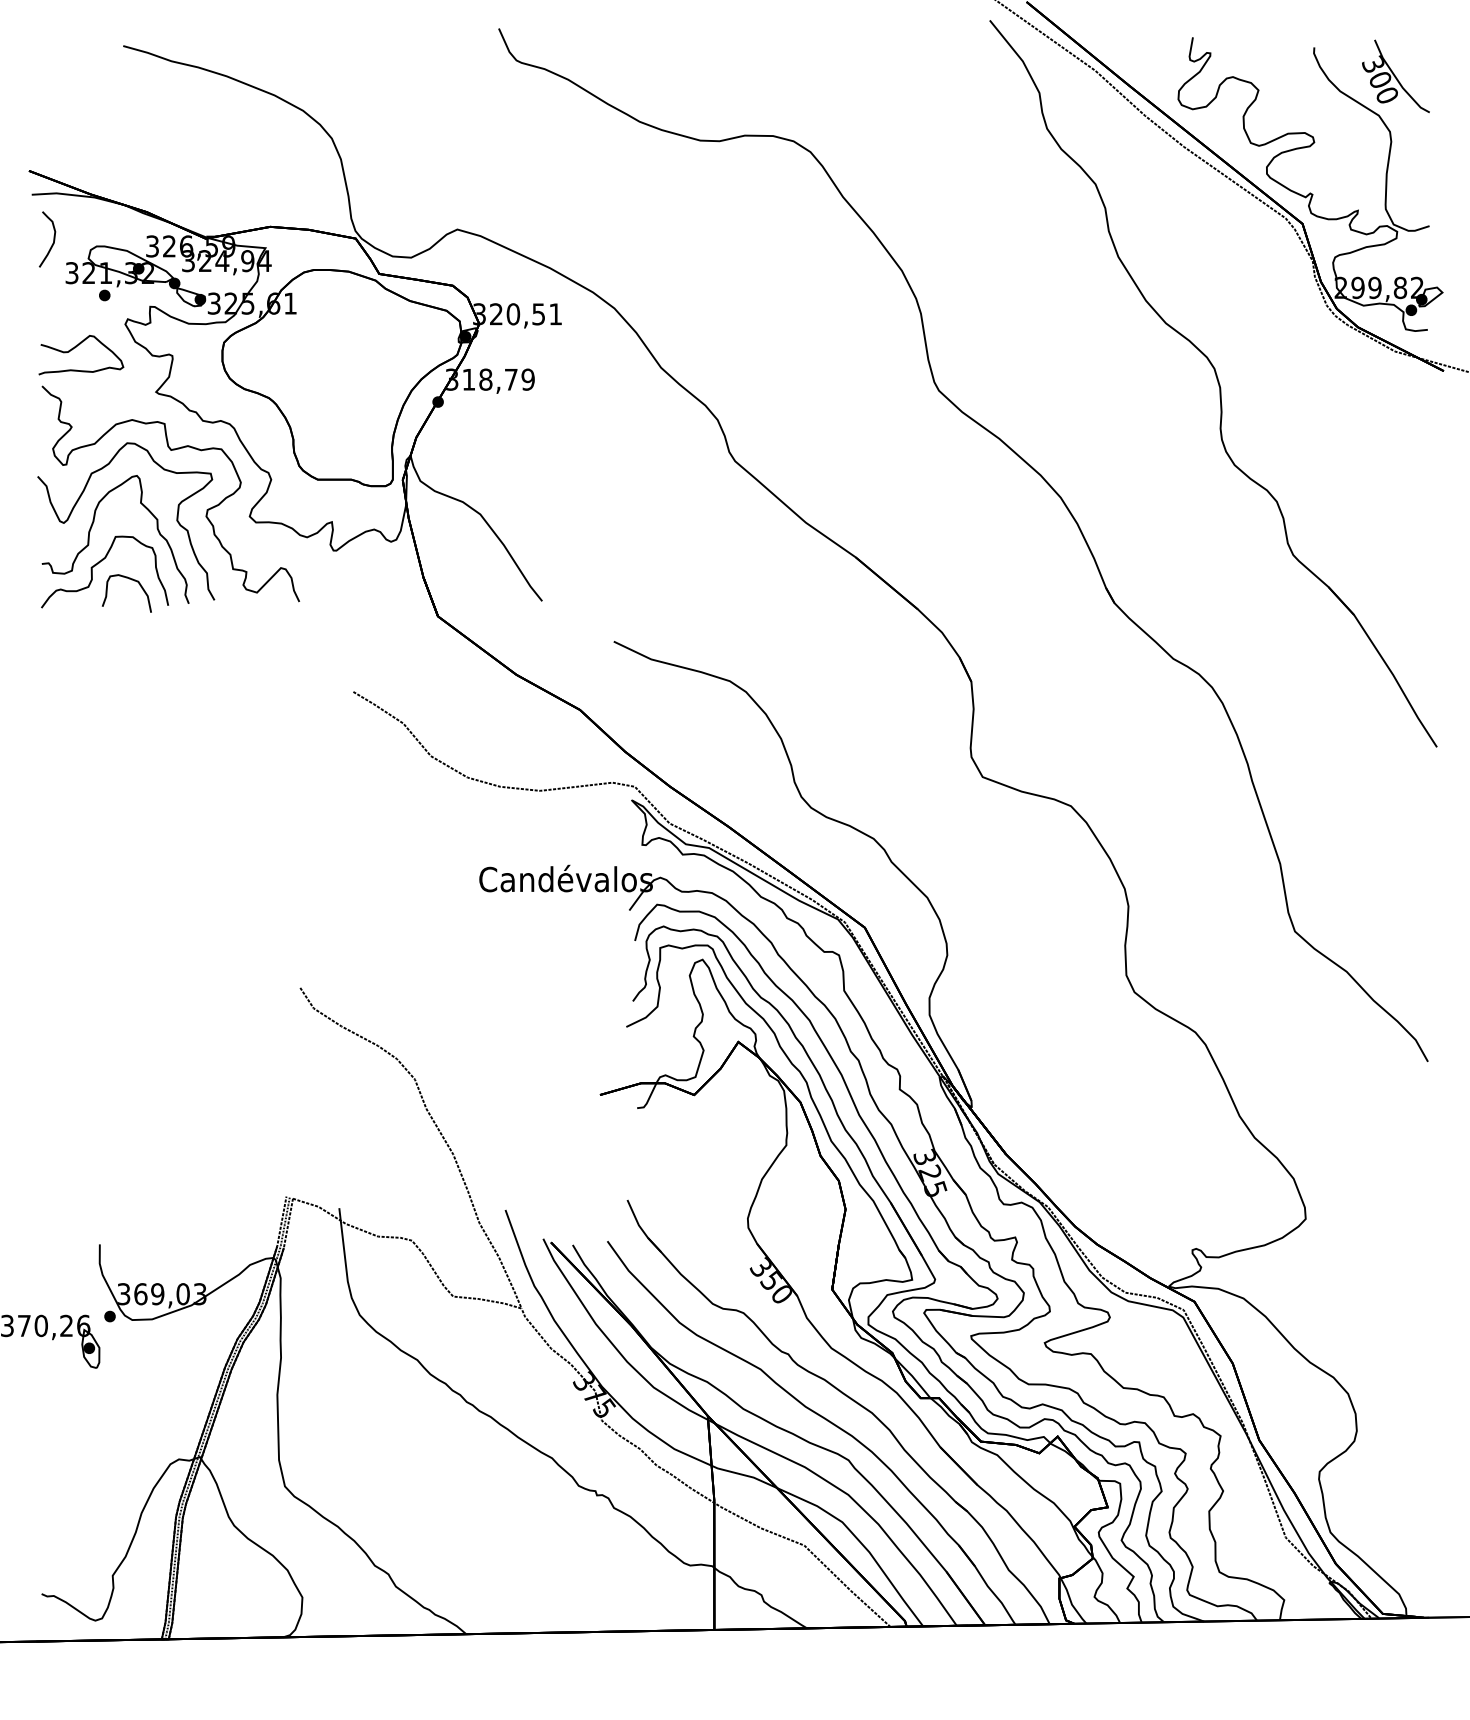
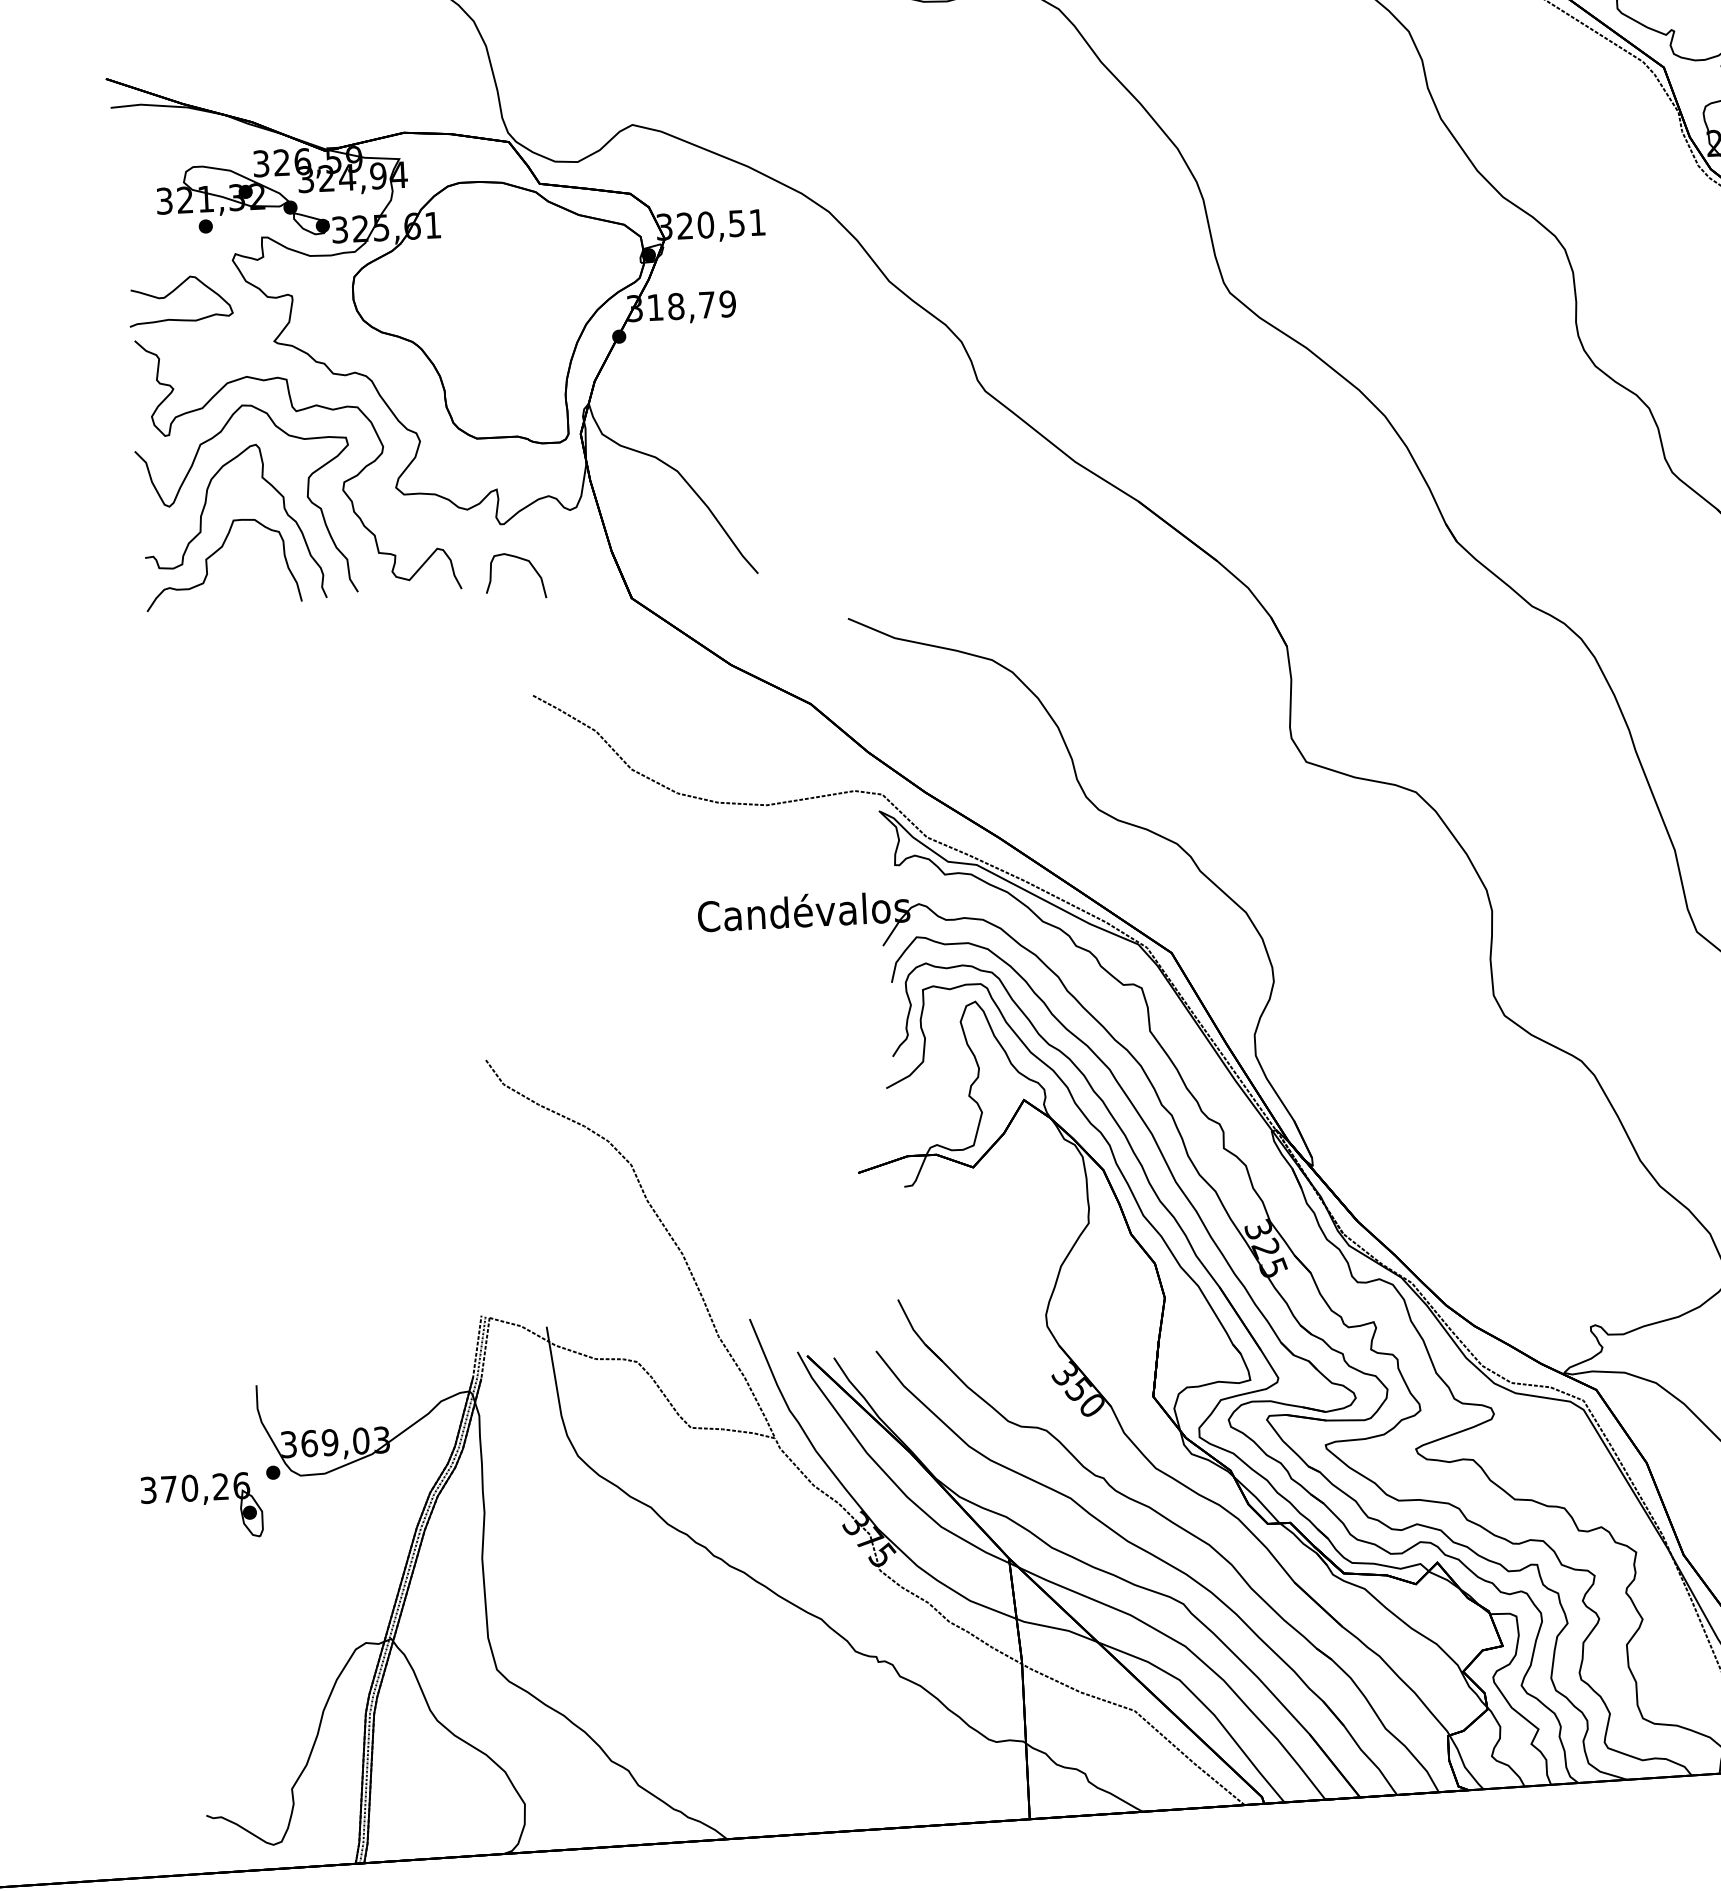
curve: (53, 239) -> (139, 161), removed
part: (131, 580) -> (520, 559), moved

